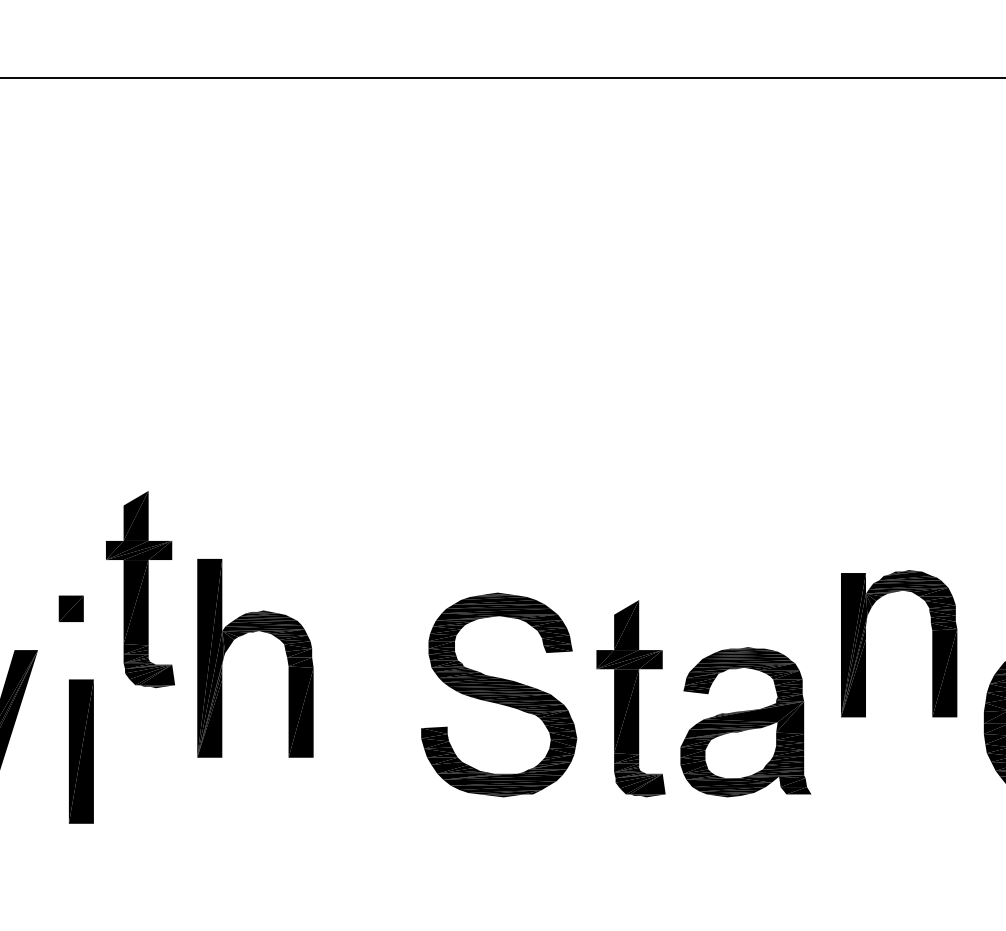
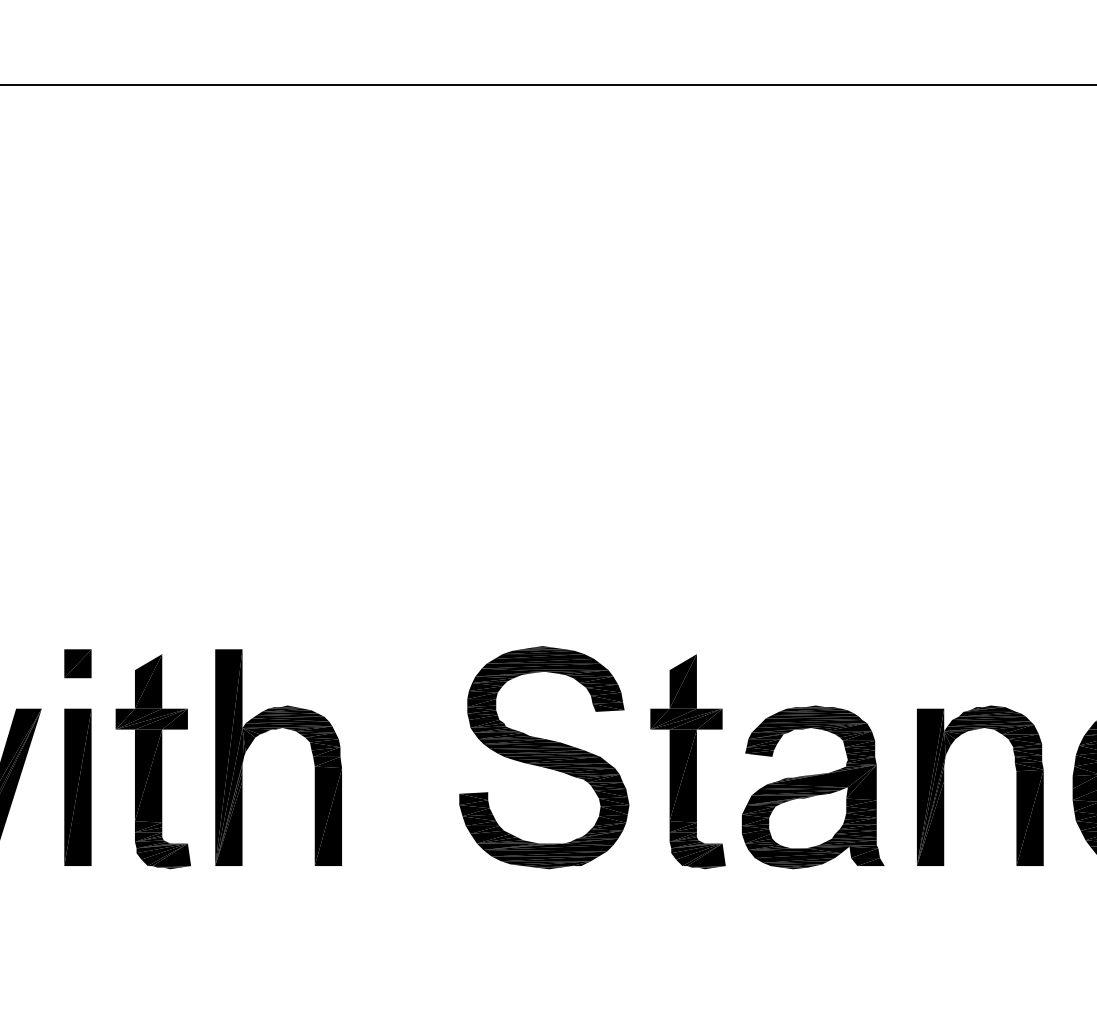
part: (139, 589) -> (152, 761), moved
part: (254, 632) -> (277, 729), moved
part: (866, 643) -> (944, 785), moved
part: (80, 750) -> (77, 786), moved

